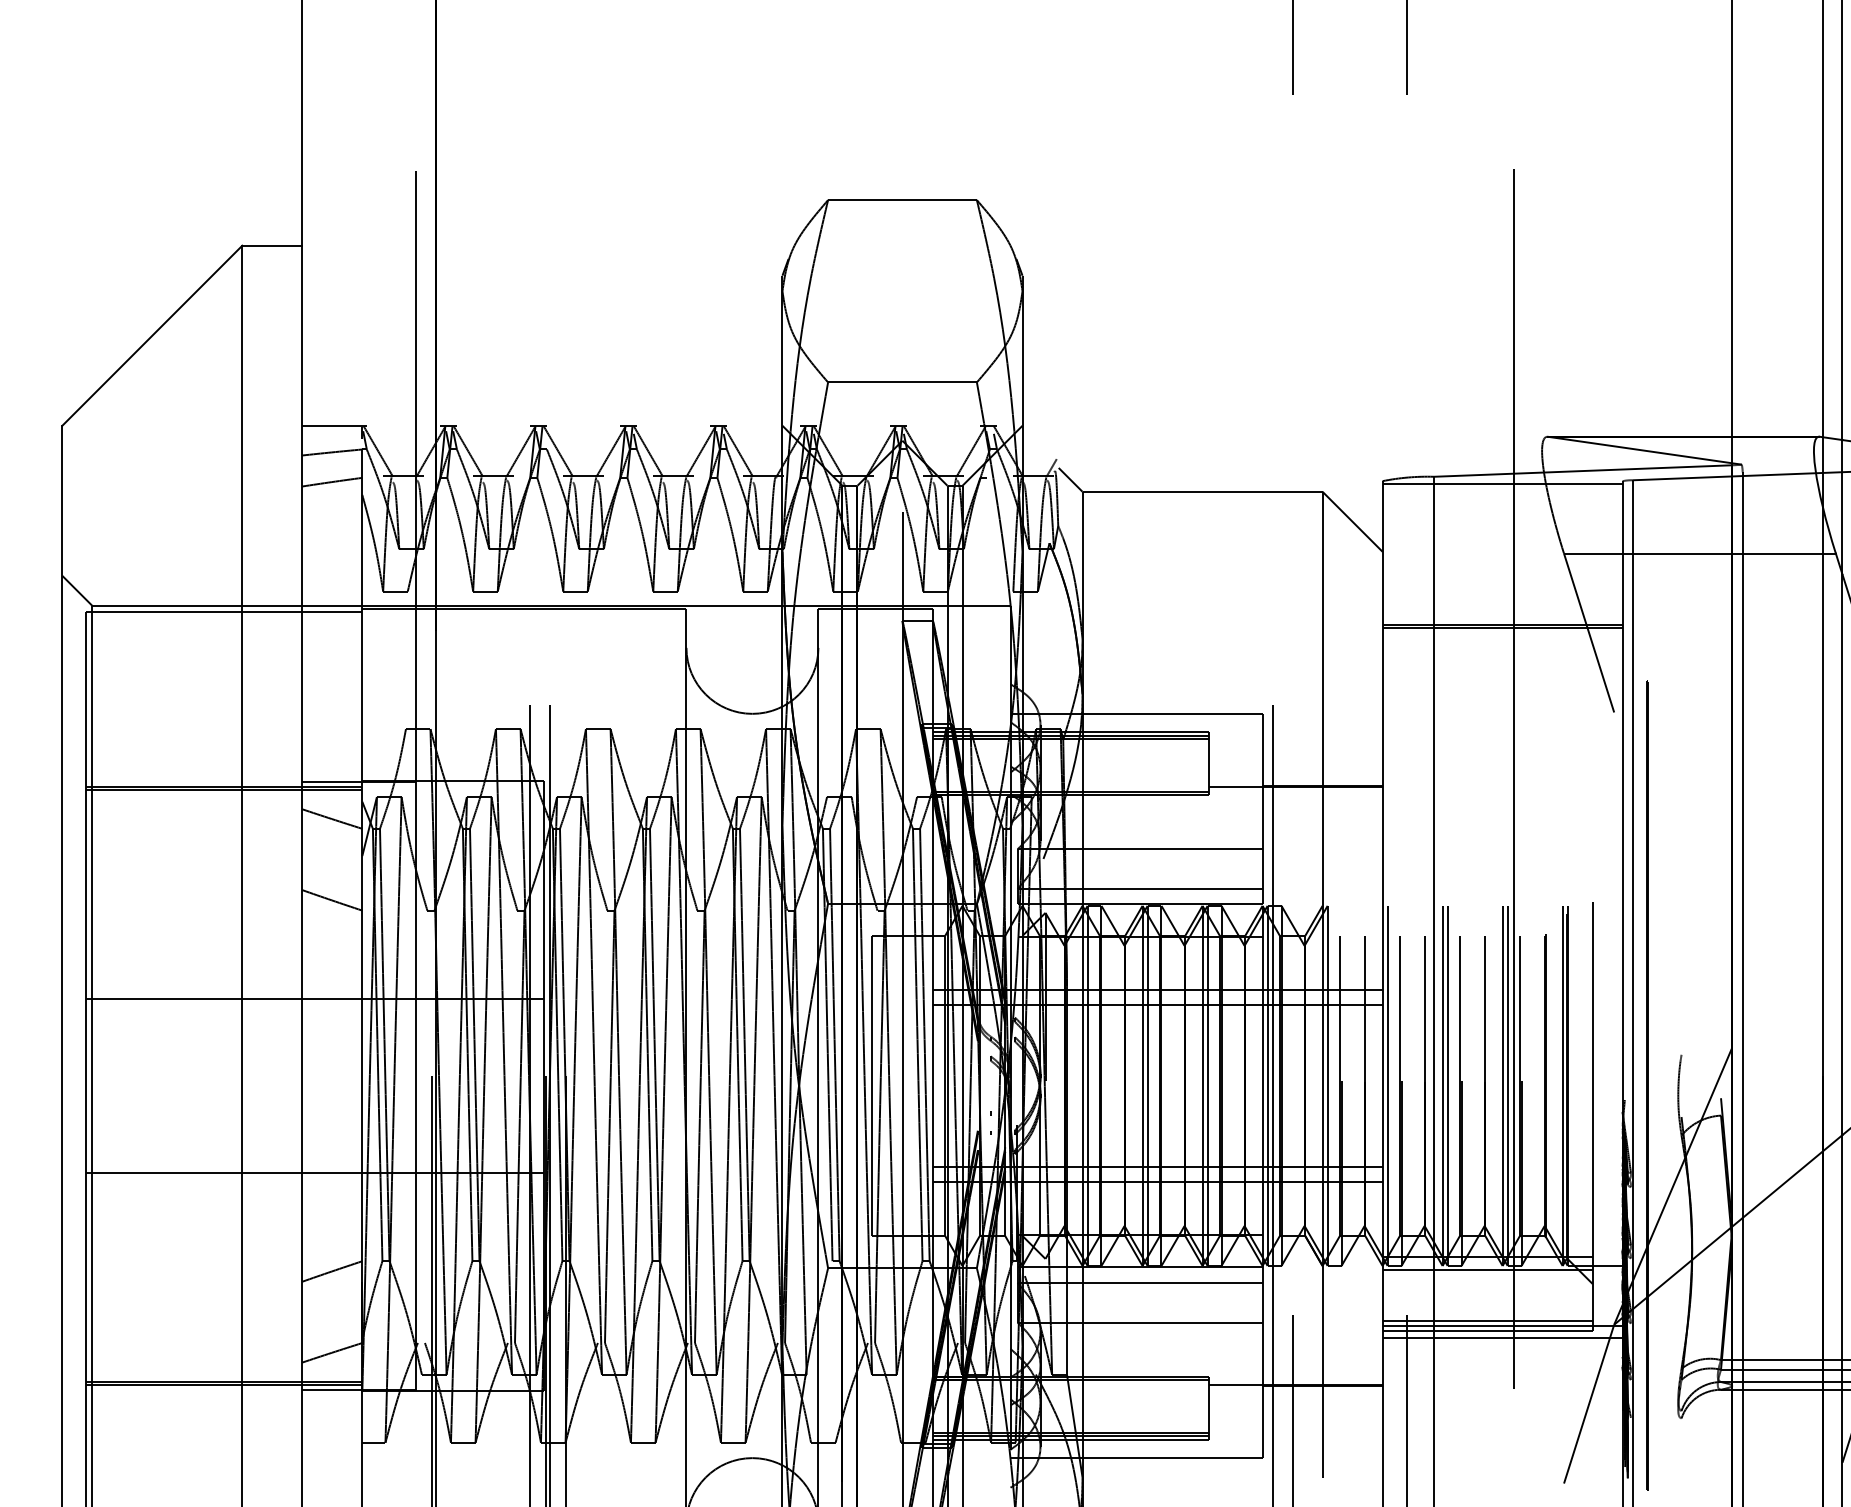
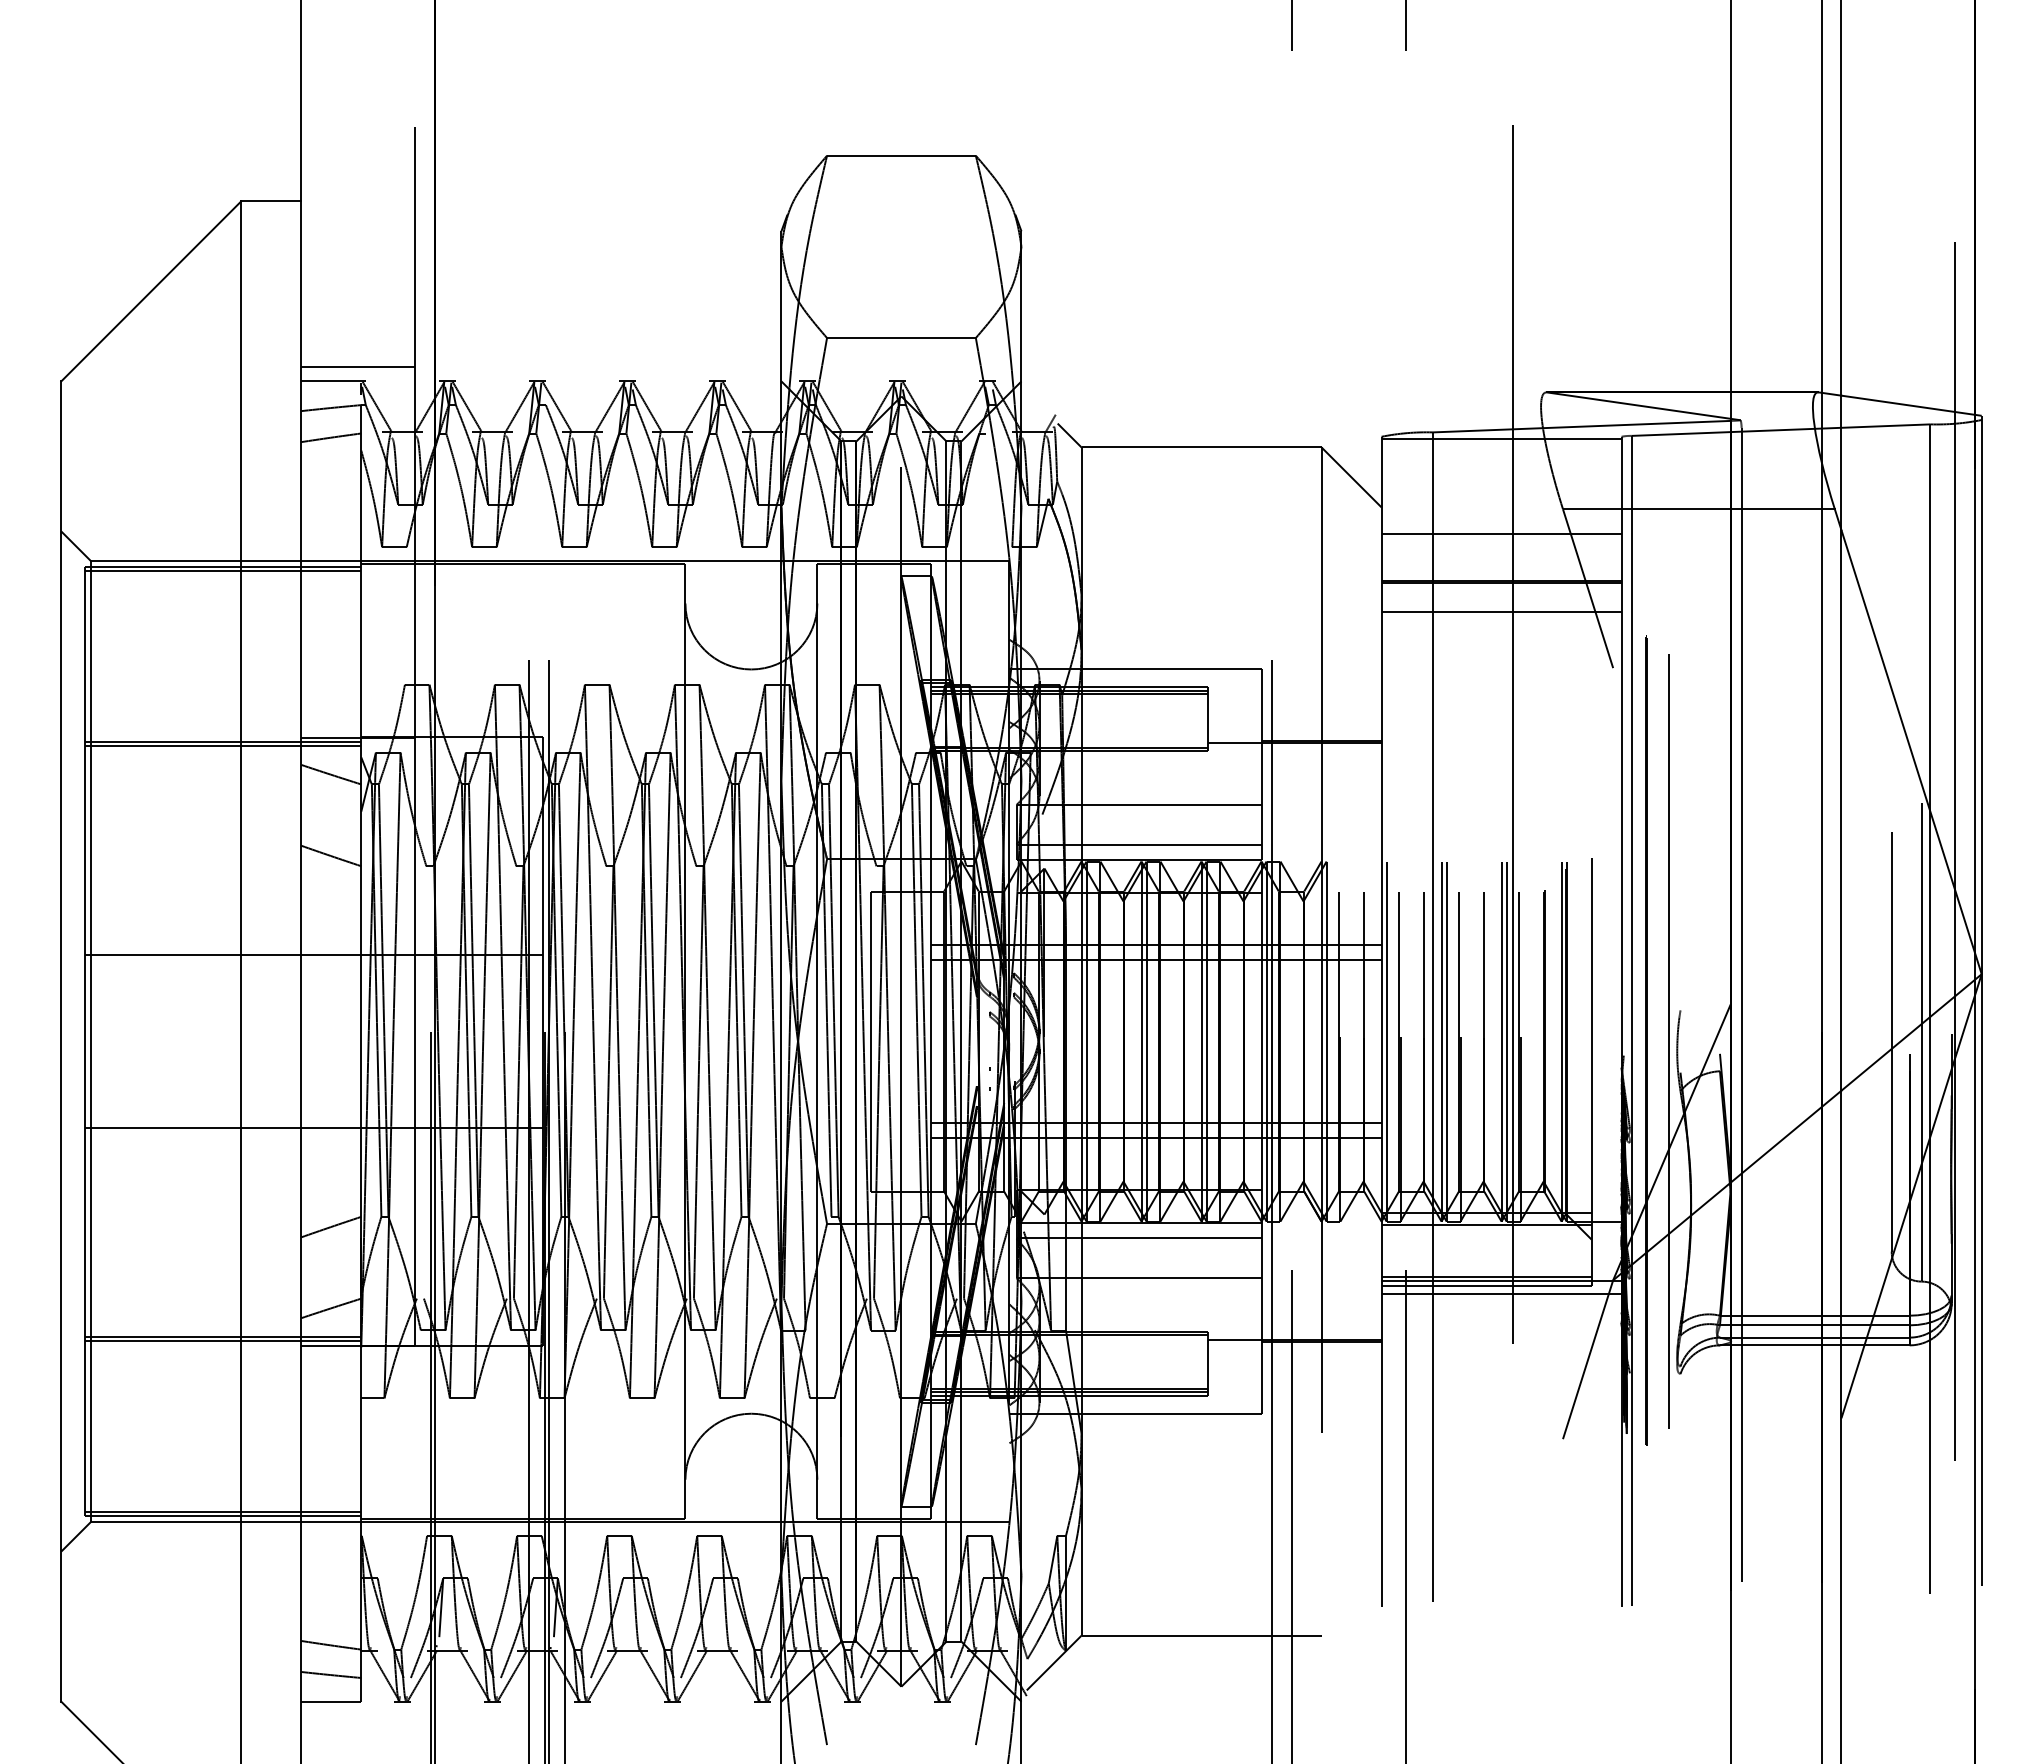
line: (359, 411) -> (358, 367), added
line: (1502, 578) -> (1501, 534), added
line: (224, 614) -> (223, 570), added
line: (1502, 656) -> (1501, 612), added
line: (1670, 1085) -> (1669, 1041), added

